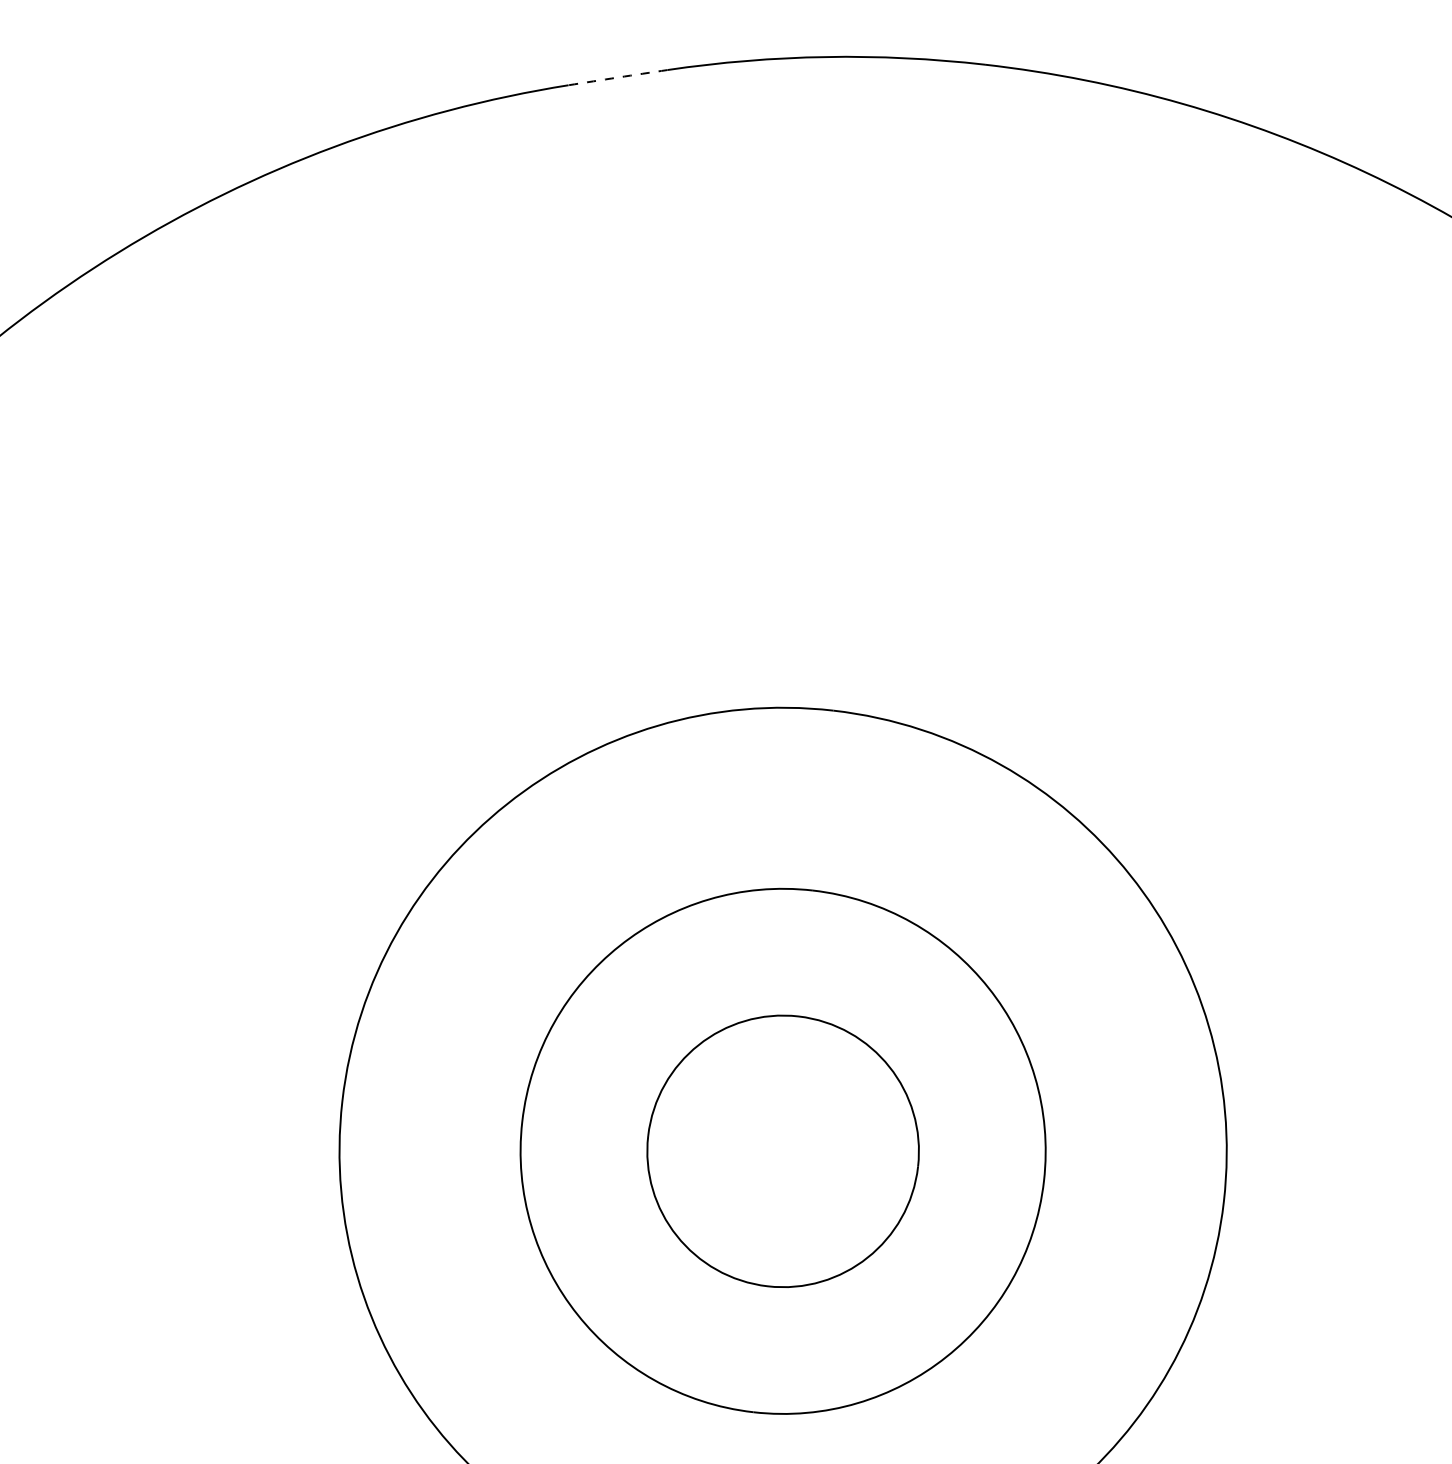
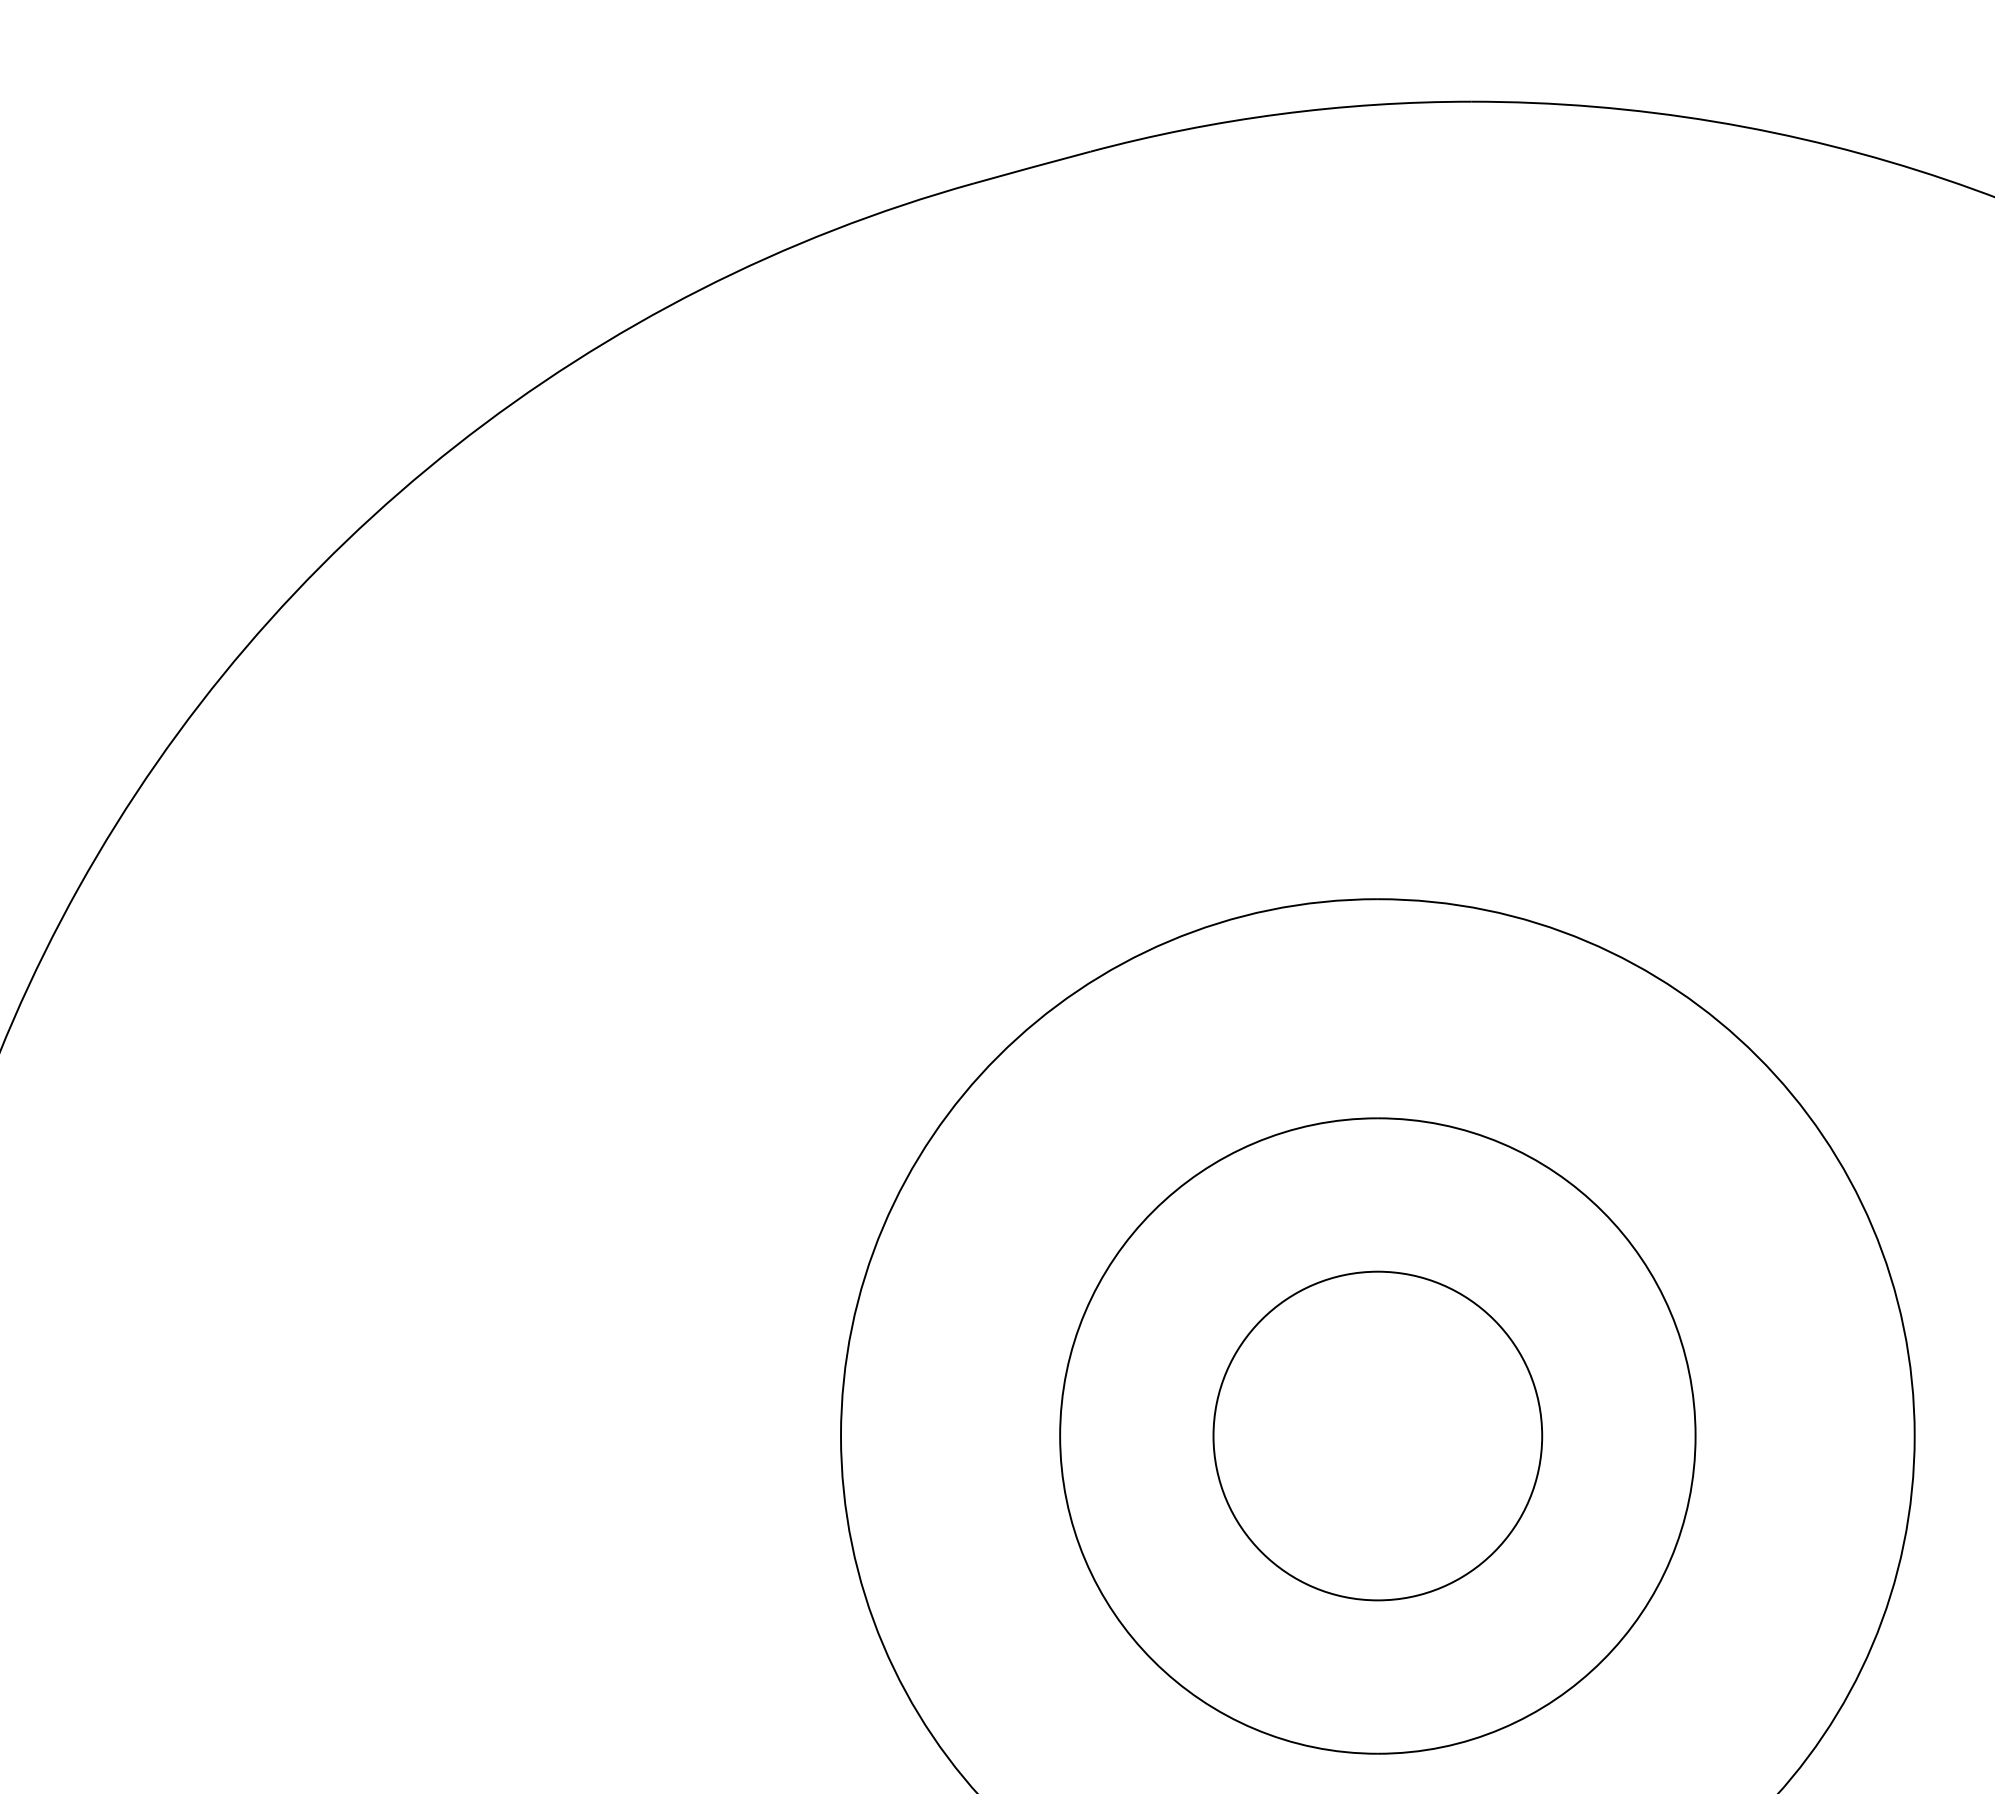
arc: (618, 77) -> (1032, 167), dashed -> solid

